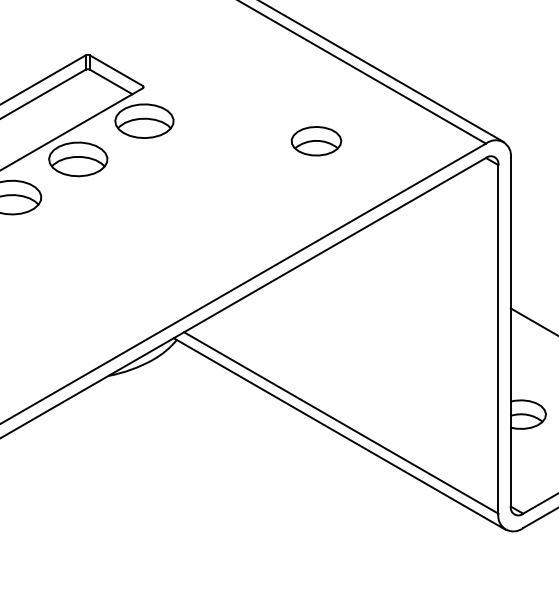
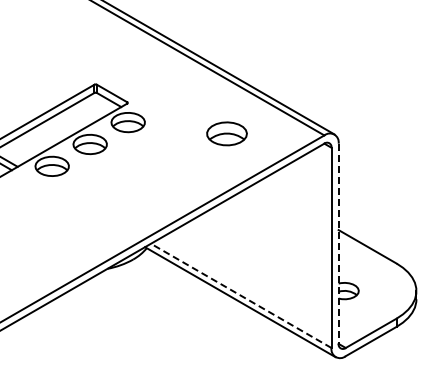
part: (315, 142) -> (226, 134), size x1.4
line: (510, 333) -> (338, 244), solid -> dashed
line: (339, 422) -> (240, 295), solid -> dashed

